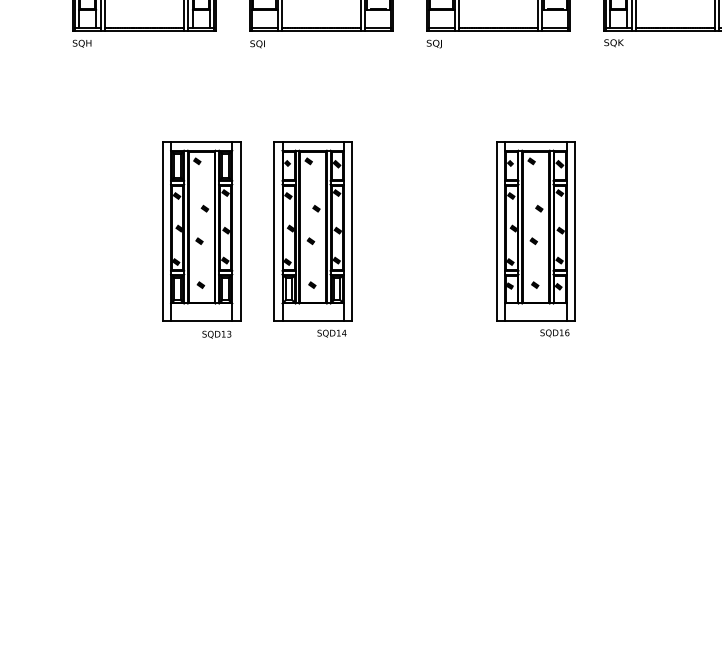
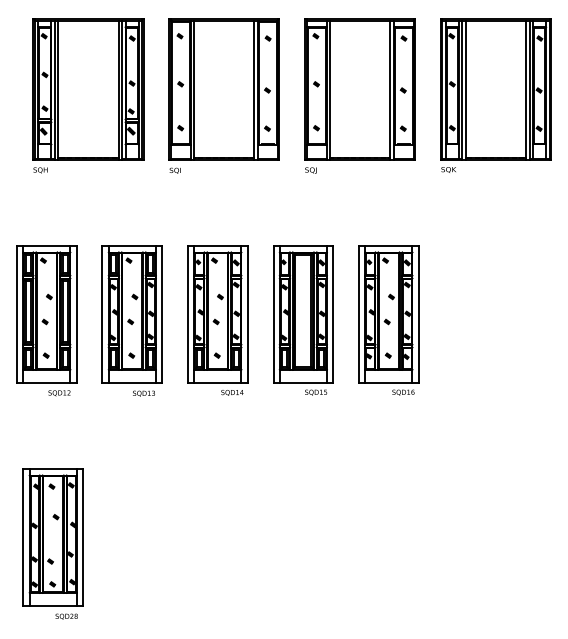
part: (89, 239) -> (46, 320), added
part: (424, 239) -> (303, 320), added
part: (97, 529) -> (52, 543), added

